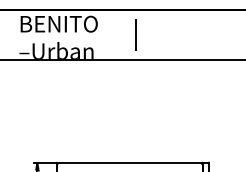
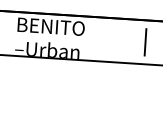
line: (135, 34) -> (145, 41), moved

